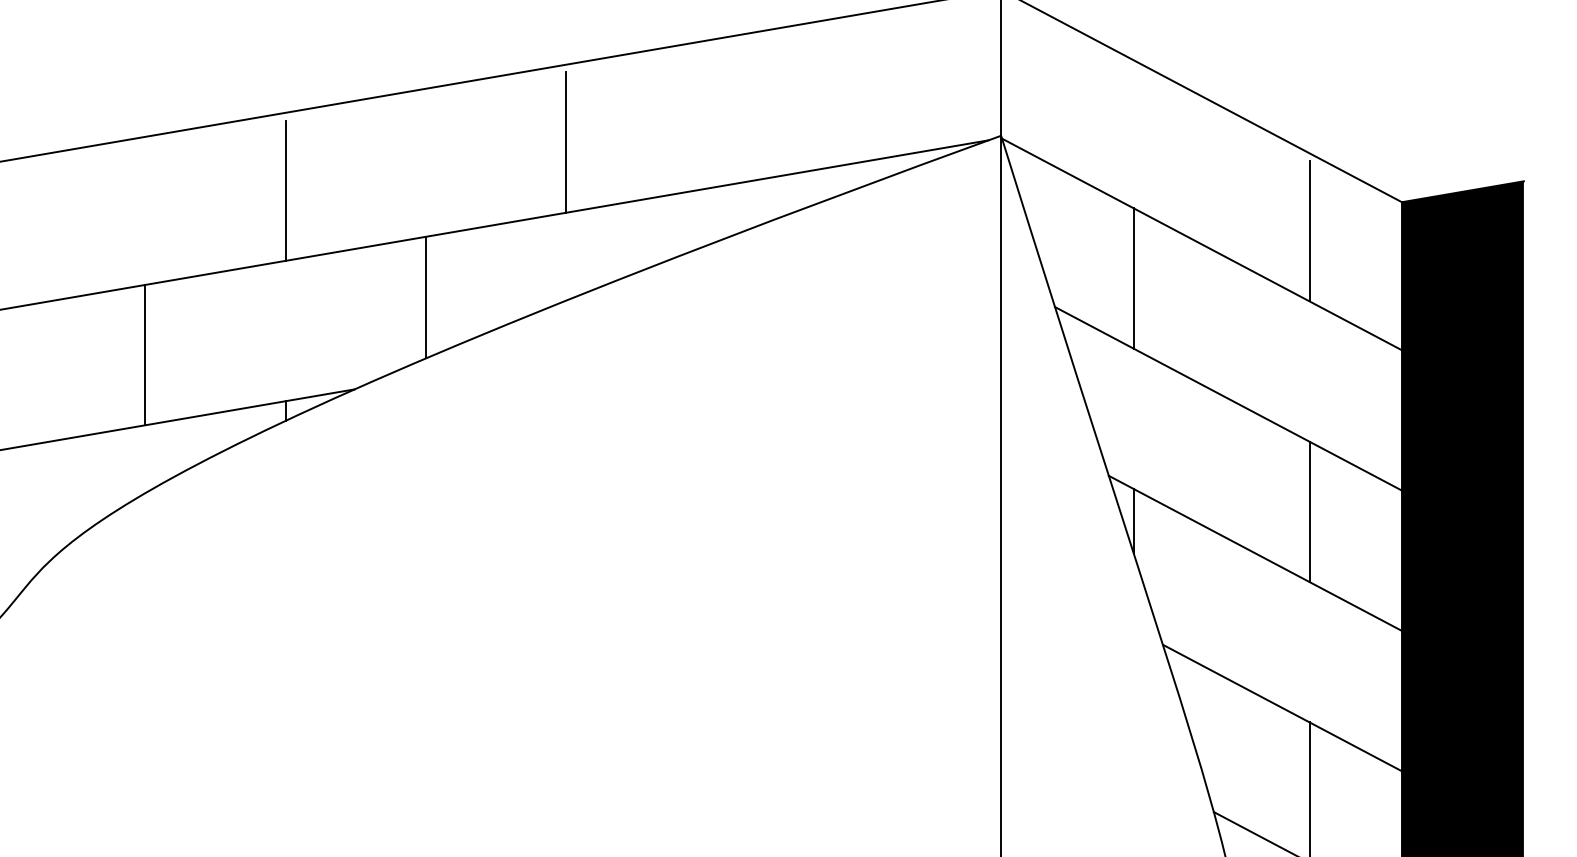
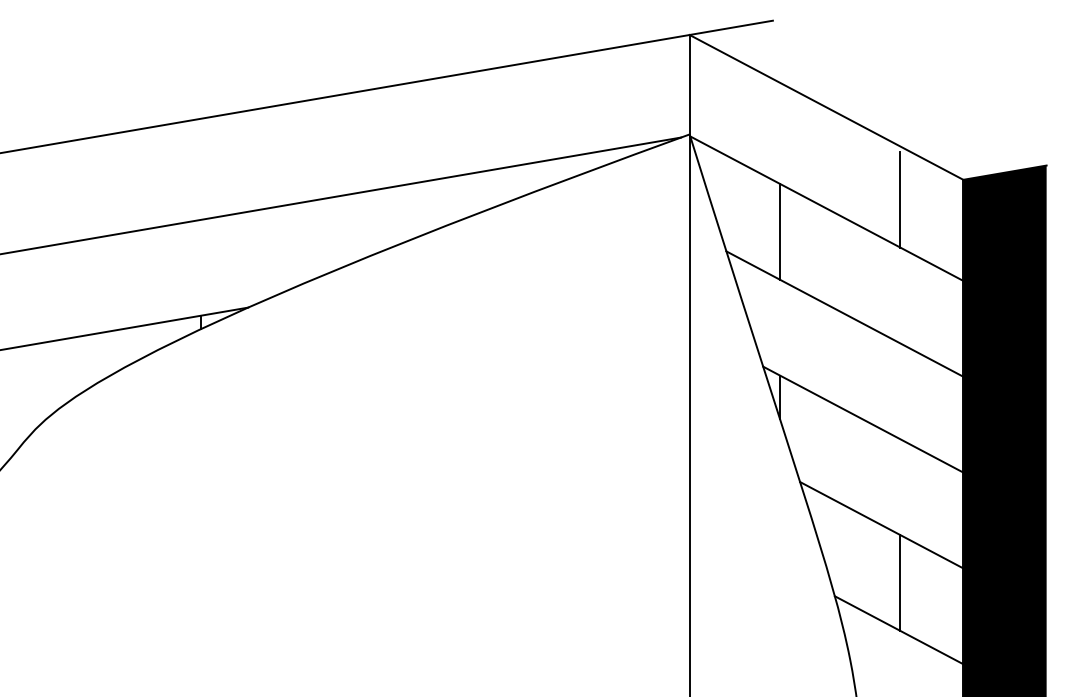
line: (565, 143) -> (392, 139), removed
line: (286, 190) -> (201, 171), removed
line: (425, 296) -> (296, 244), removed
line: (145, 355) -> (105, 284), removed
line: (1309, 512) -> (900, 391), removed

